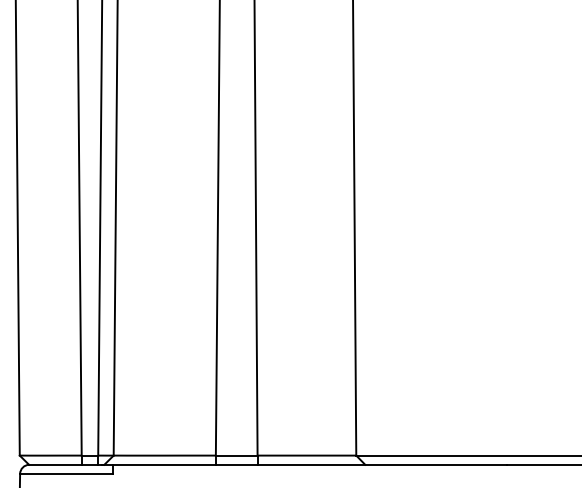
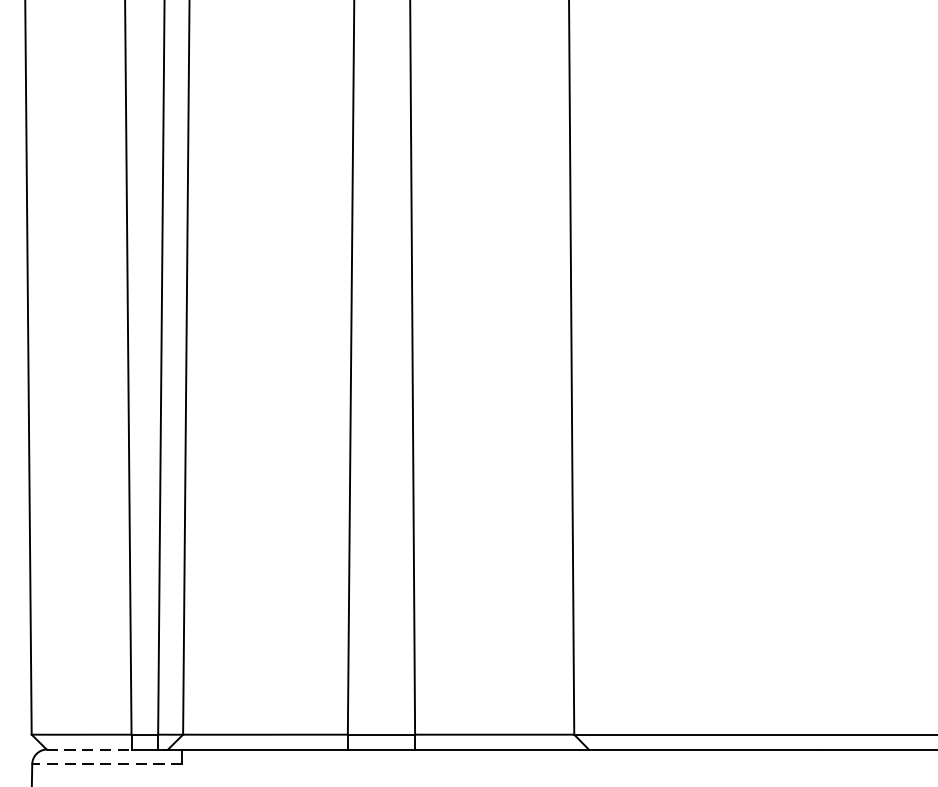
line: (55, 464) -> (89, 749), solid -> dashed
line: (66, 473) -> (107, 763), solid -> dashed

